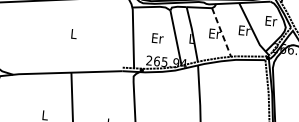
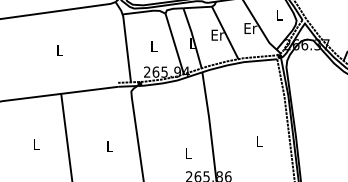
text: (271, 20) -> (279, 14), Er -> L
line: (221, 32) -> (225, 33), dashed -> solid
text: (157, 37) -> (154, 45), Er -> L

